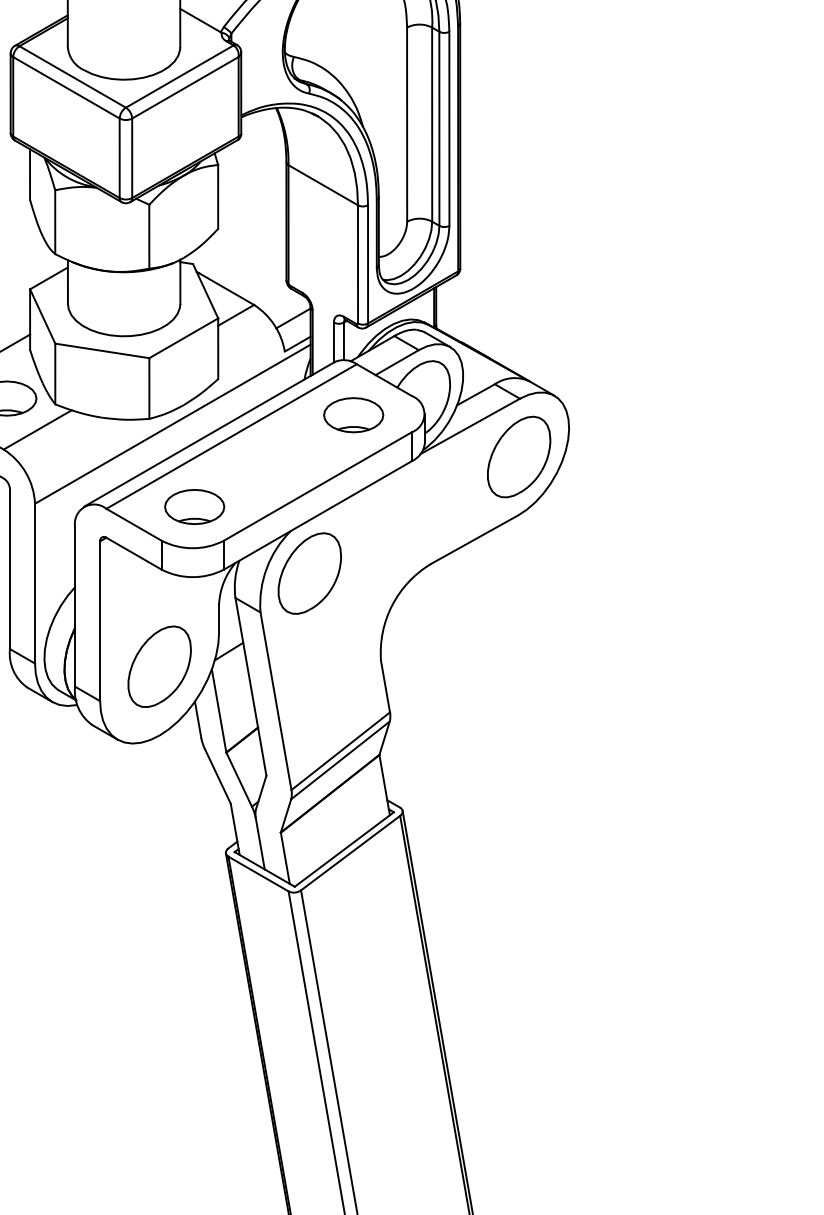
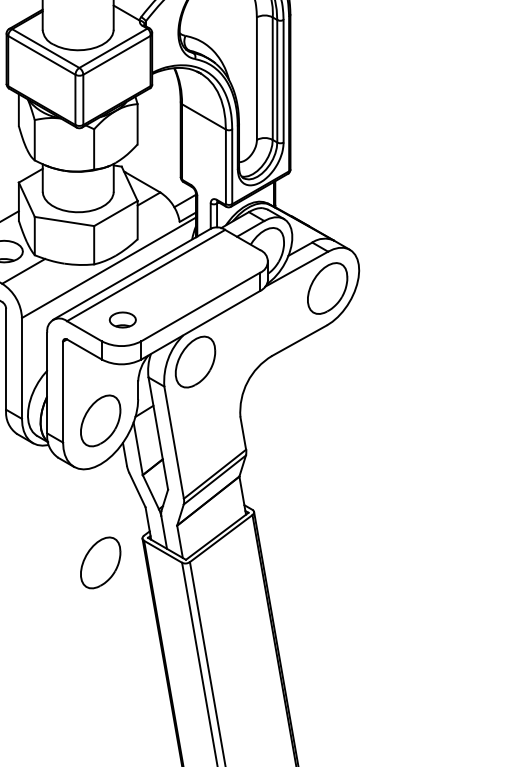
part: (352, 414) -> (222, 261), removed
part: (194, 506) -> (122, 319), size x0.7
part: (159, 891) -> (100, 562), added

